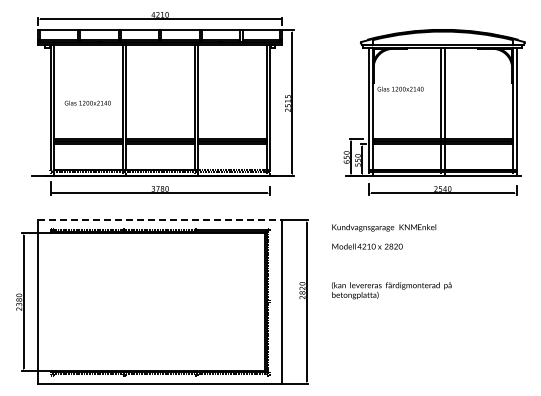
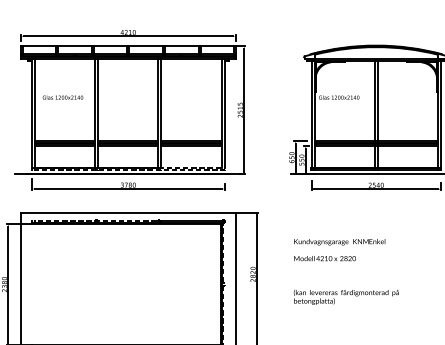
text: (87, 102) -> (62, 97), moved
line: (160, 220) -> (128, 212), dashed -> solid
text: (391, 261) -> (346, 271), moved

